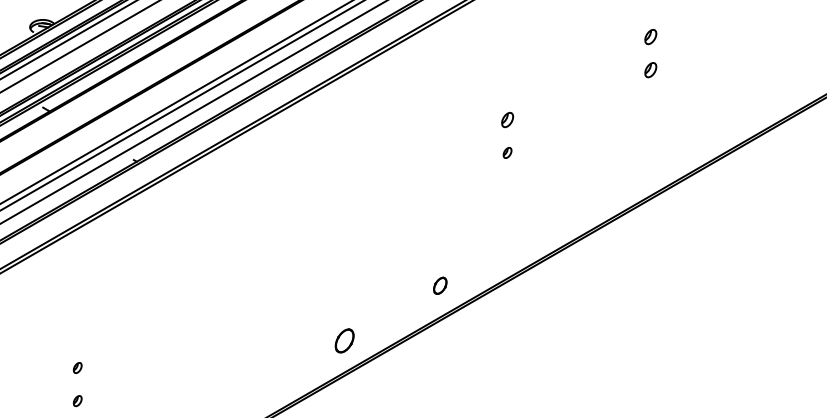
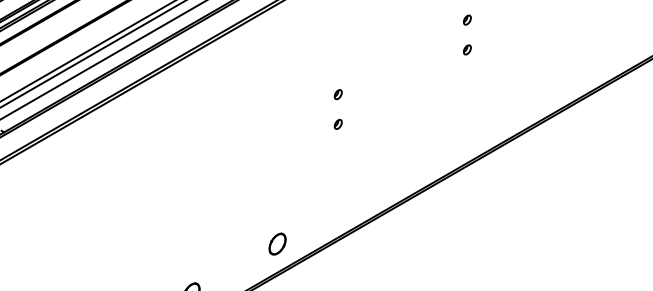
part: (650, 37) -> (467, 20), size x0.71
part: (650, 70) -> (467, 50), size x0.71
part: (507, 119) -> (338, 94), size x0.71
part: (440, 285) -> (277, 243), size x1.43

